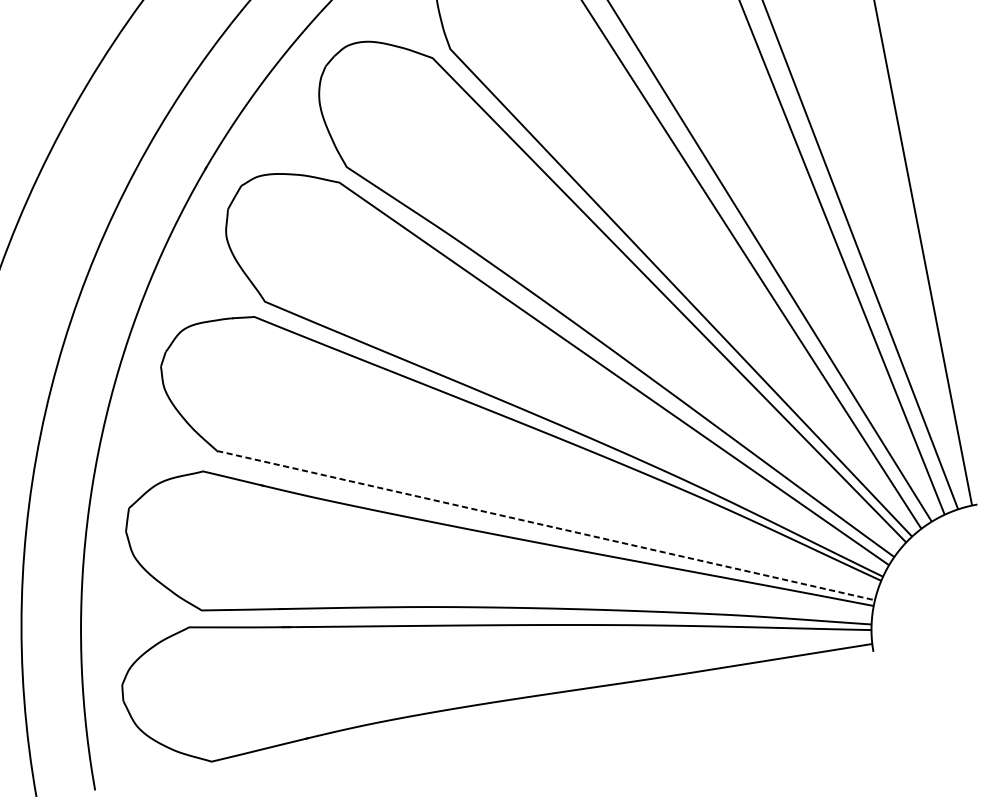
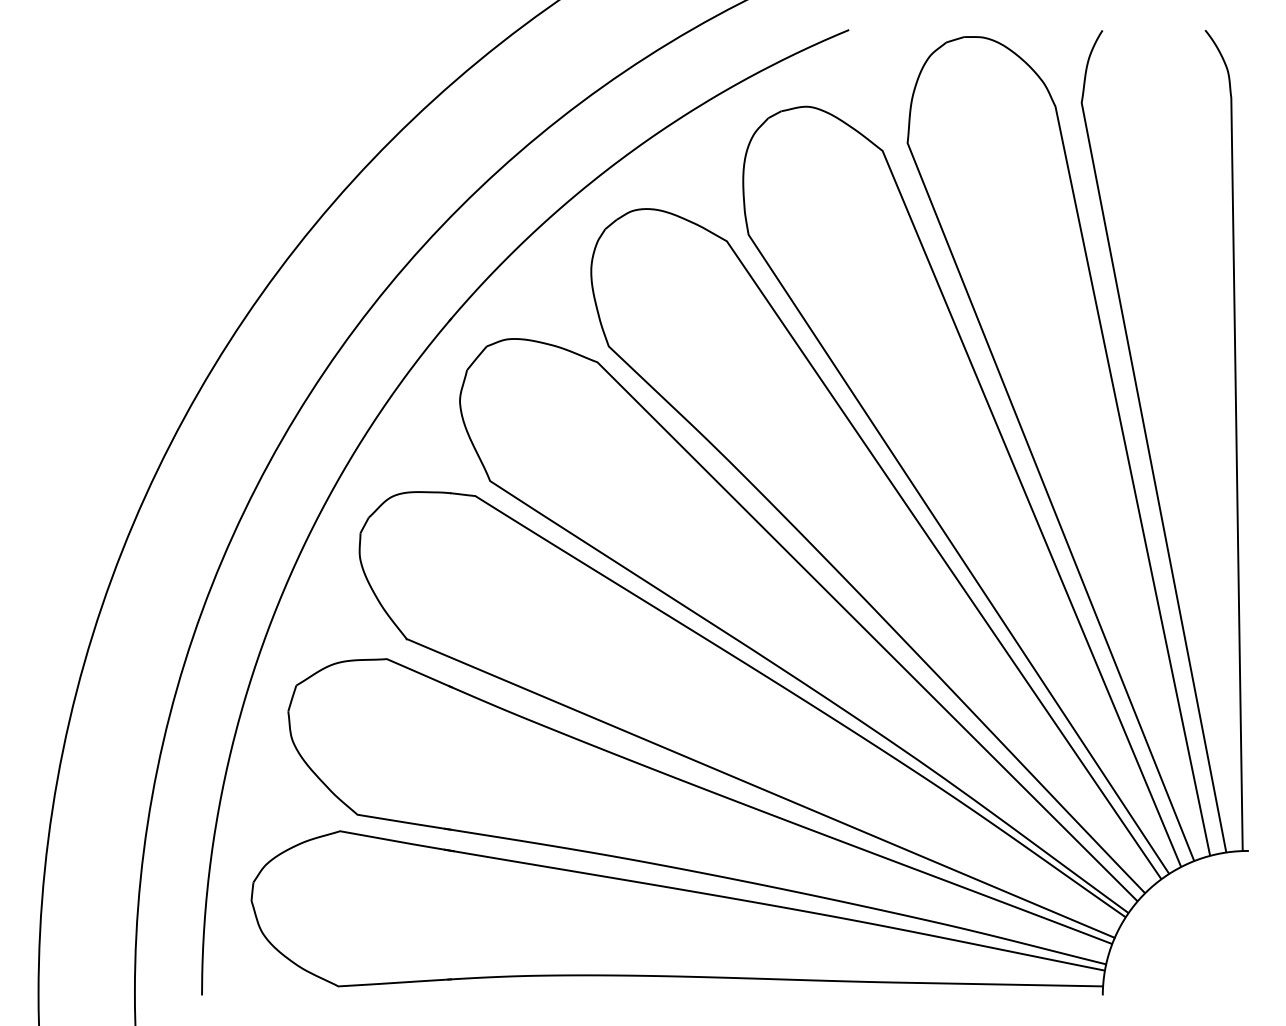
line: (546, 525) -> (761, 788), dashed -> solid

